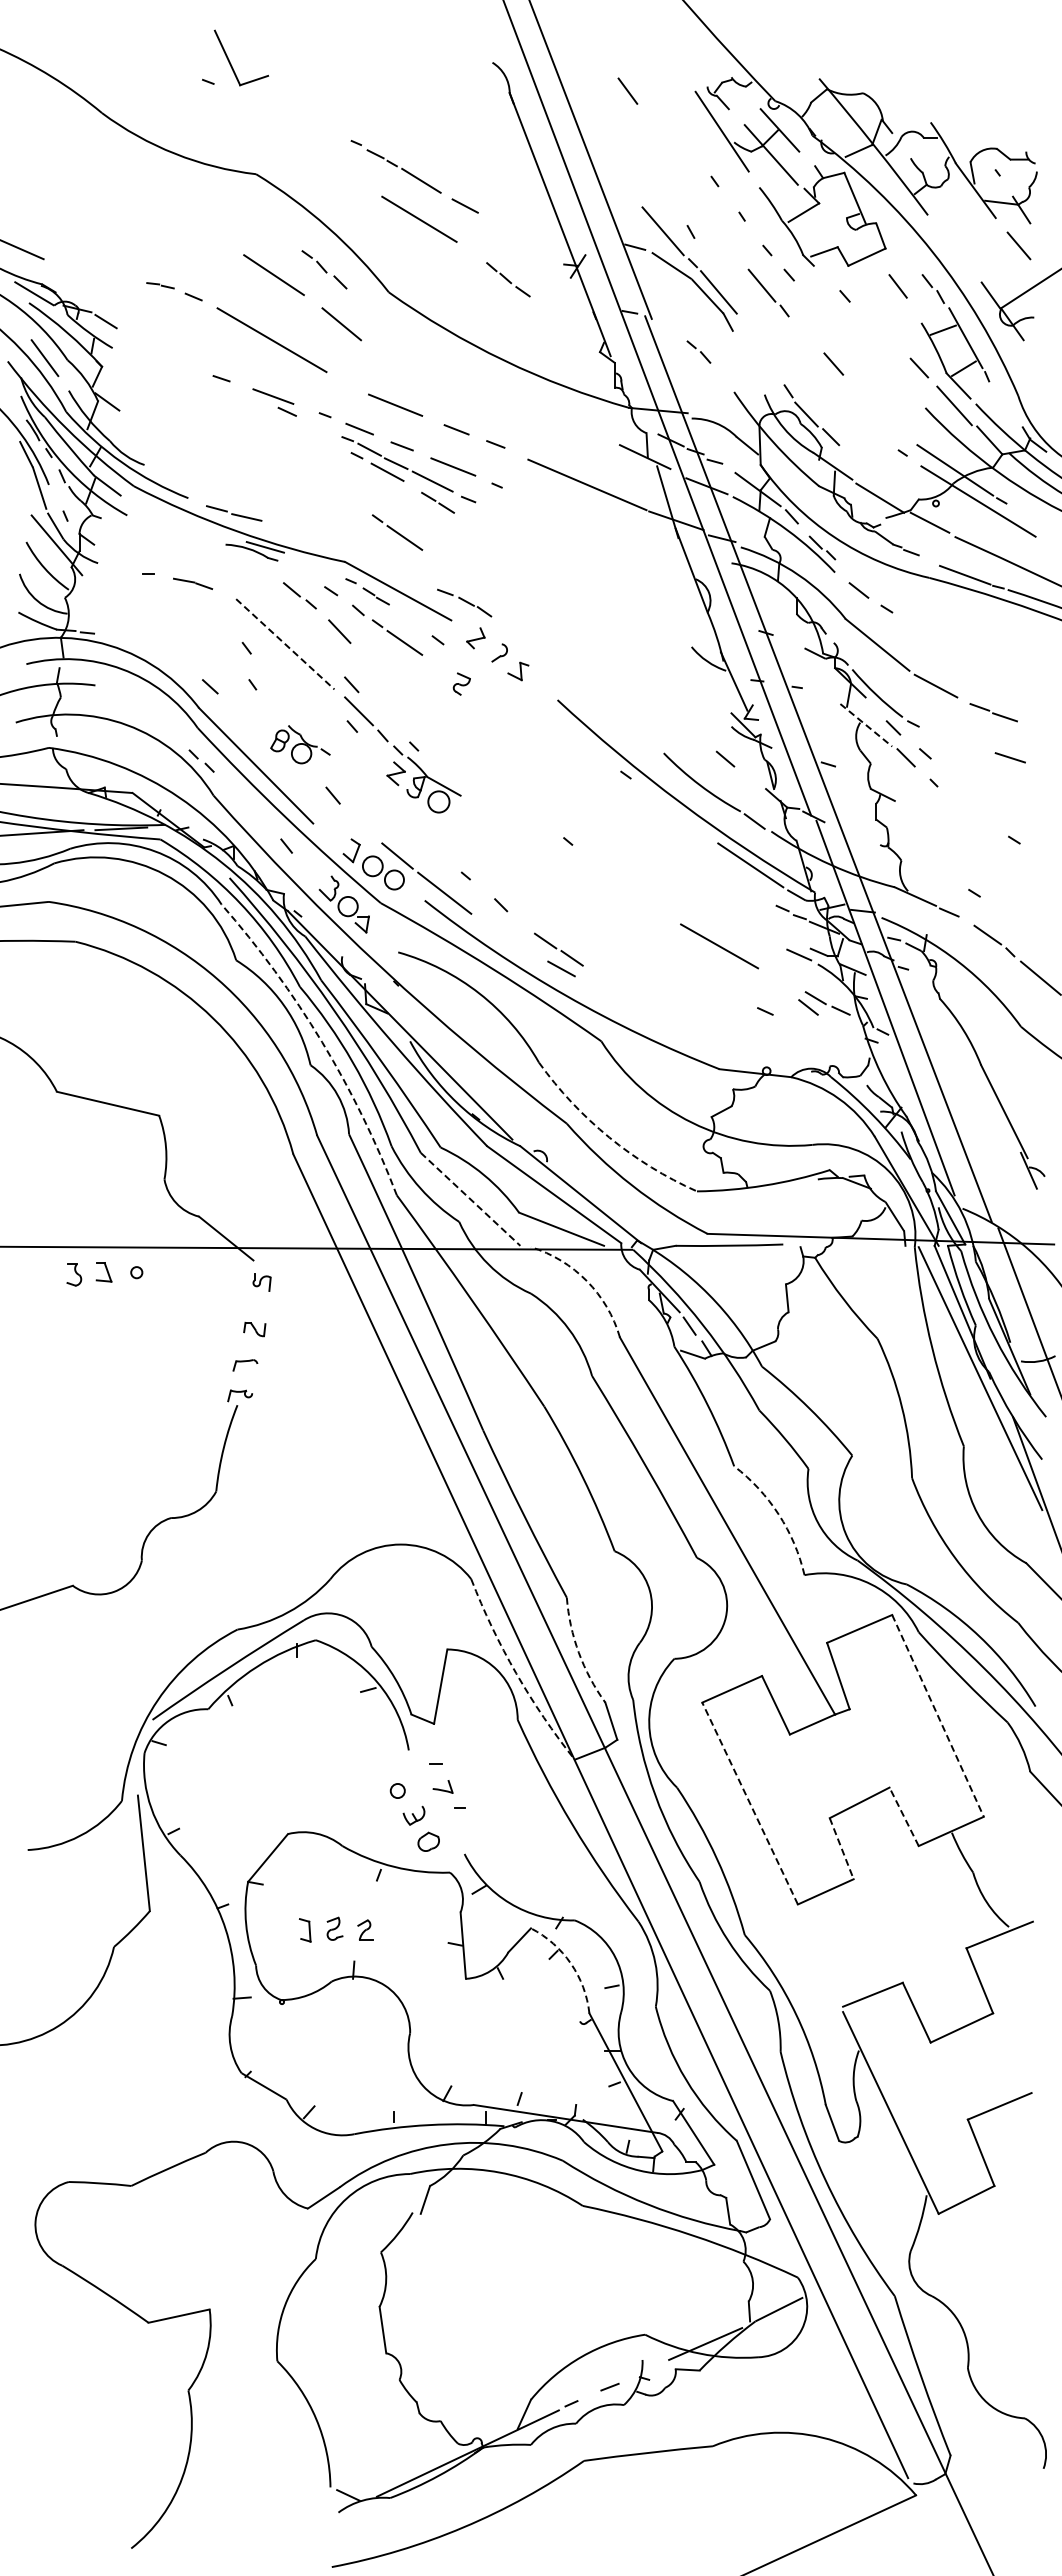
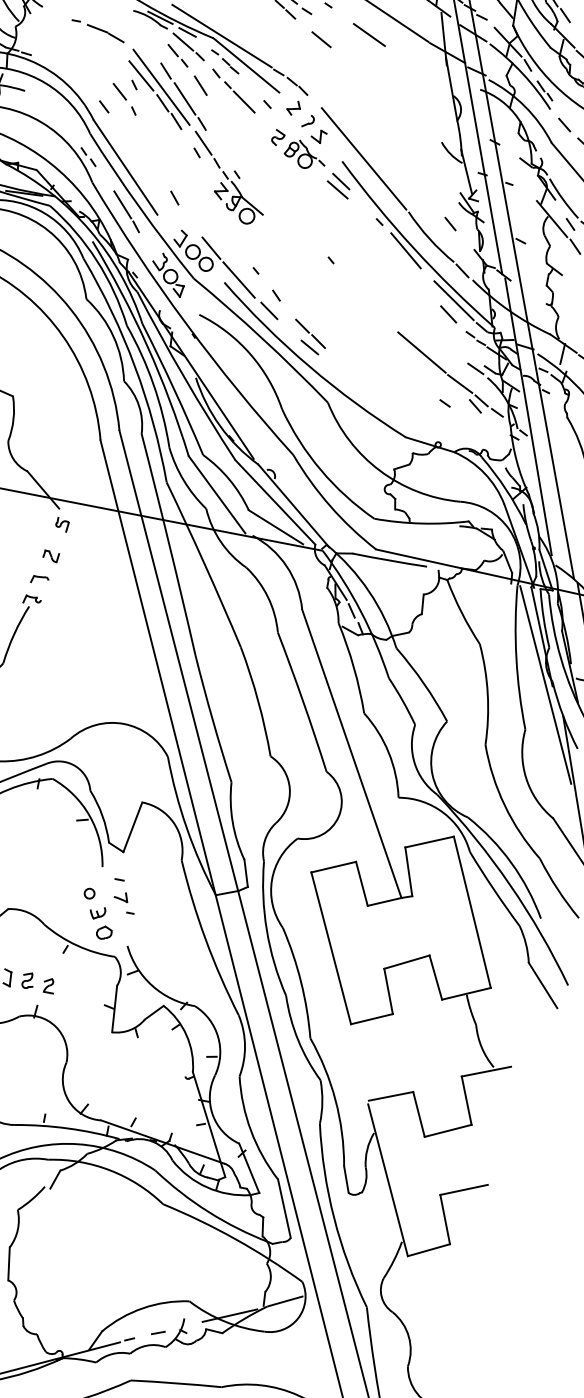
line: (561, 515) -> (369, 34), added
line: (397, 532) -> (253, 24), removed
line: (496, 535) -> (321, 39), added
line: (356, 556) -> (222, 36), added
line: (306, 560) -> (187, 32), added
line: (303, 574) -> (183, 41), added
part: (192, 583) -> (105, 33), size x1.43
line: (286, 620) -> (165, 71), added
line: (253, 633) -> (141, 75), added
line: (285, 644) -> (161, 87), dashed -> solid
line: (320, 654) -> (184, 99), added
line: (227, 661) -> (119, 91), added
line: (291, 666) -> (162, 103), added
line: (314, 687) -> (176, 121), added
line: (587, 690) -> (364, 158), added
line: (866, 725) -> (552, 219), dashed -> solid
line: (561, 728) -> (341, 181), added
line: (558, 740) -> (337, 189), added
part: (300, 744) -> (305, 154), moved
line: (670, 807) -> (406, 250), added
line: (261, 818) -> (122, 204), added
line: (746, 885) -> (448, 314), added
line: (916, 910) -> (562, 353), added
line: (494, 928) -> (268, 310), added
line: (781, 979) -> (460, 383), added
arc: (322, 1042) -> (135, 367), dashed -> solid
arc: (609, 1137) -> (321, 470), dashed -> solid
line: (470, 1199) -> (216, 494), dashed -> solid
arc: (586, 1281) -> (286, 566), dashed -> solid
arc: (778, 1514) -> (388, 752), dashed -> solid
arc: (578, 1652) -> (232, 821), dashed -> solid
arc: (516, 1673) -> (186, 828), dashed -> solid
line: (938, 1715) -> (472, 912), dashed -> solid
line: (750, 1803) -> (331, 948), dashed -> solid
line: (904, 1816) -> (436, 977), dashed -> solid
line: (841, 1848) -> (388, 991), dashed -> solid
arc: (570, 1963) -> (186, 1035), dashed -> solid

